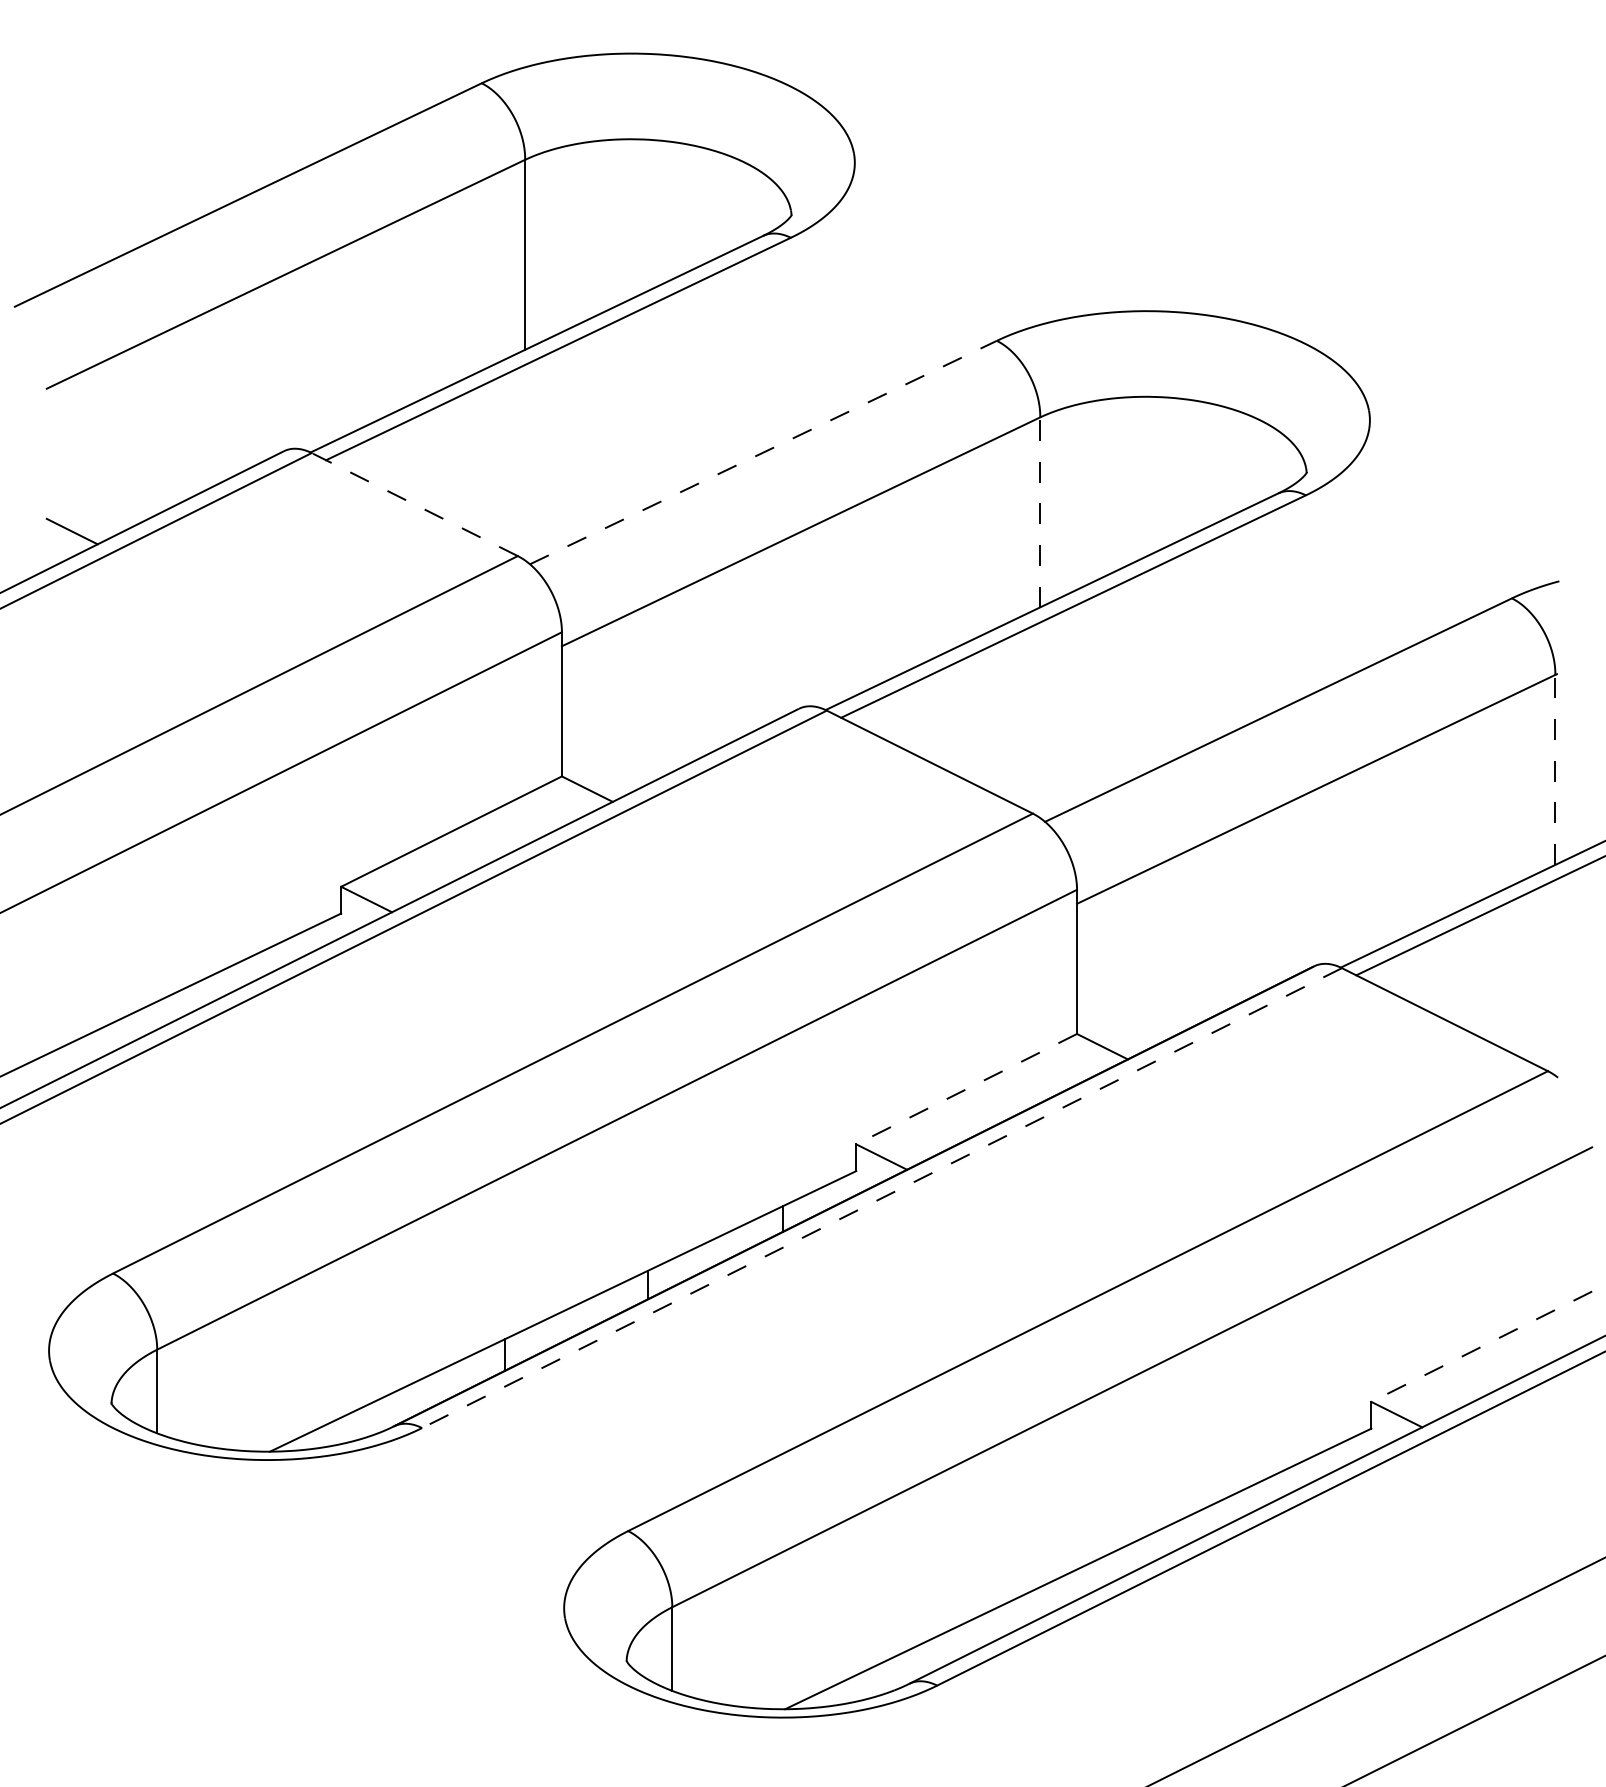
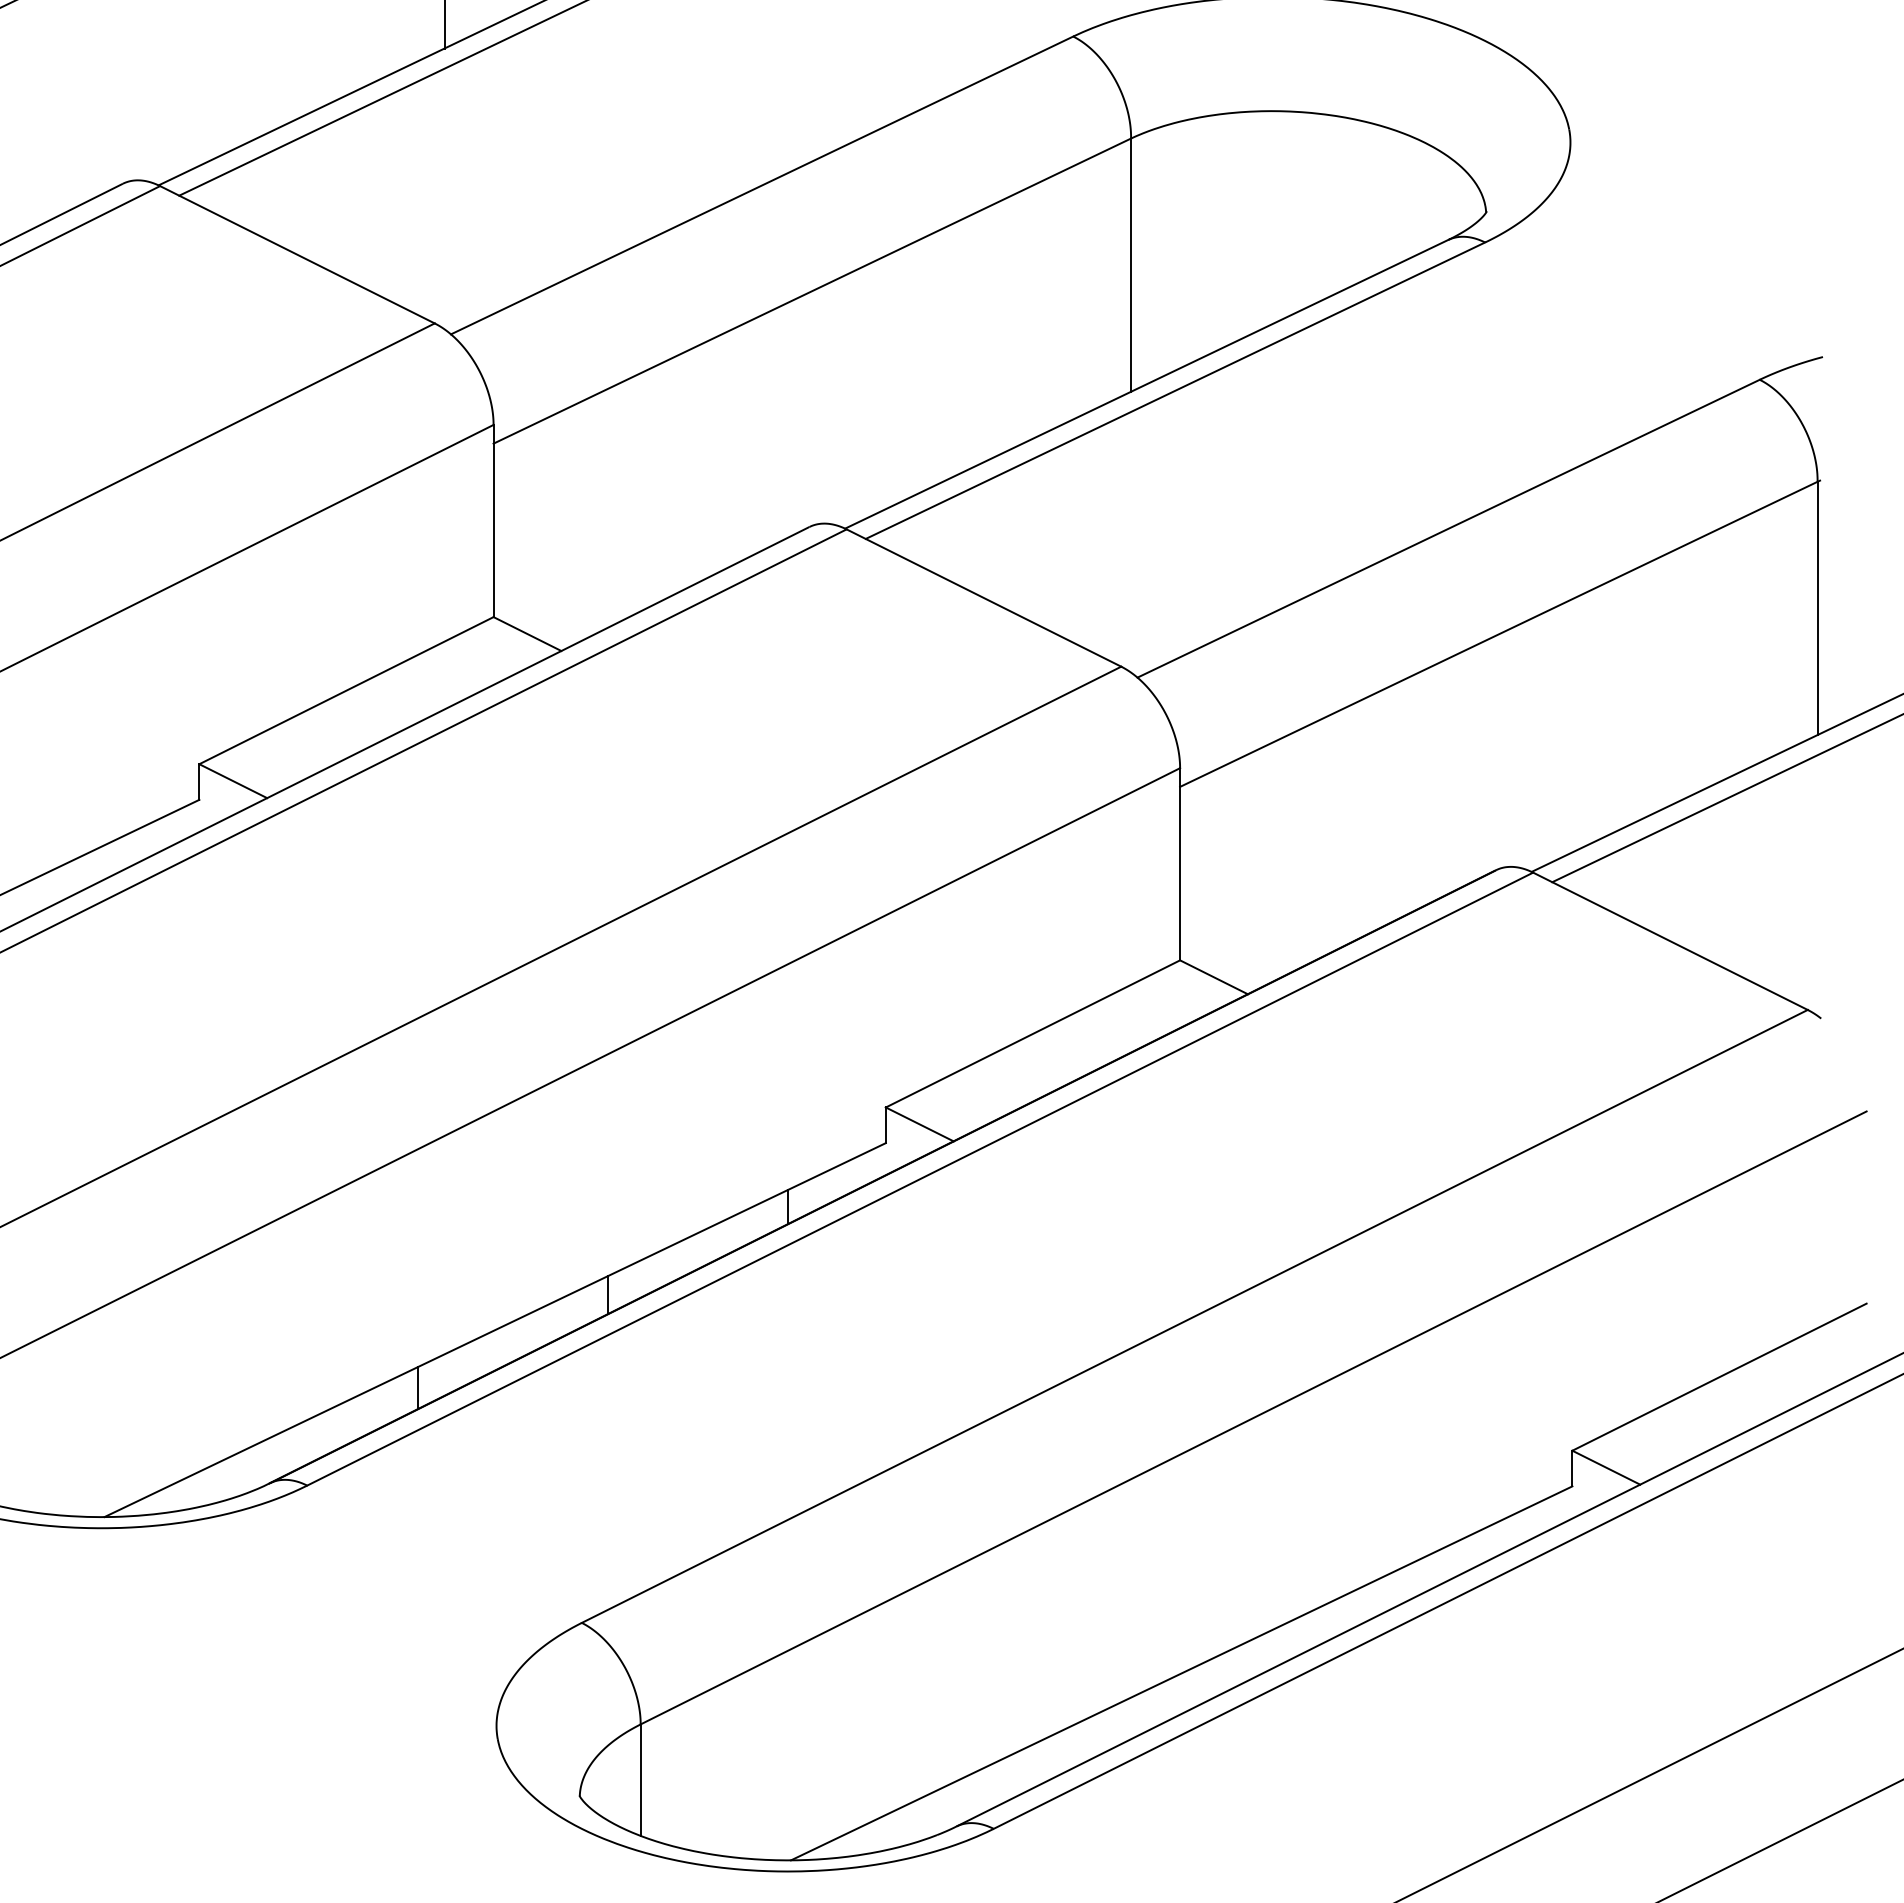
line: (763, 452) -> (762, 185), dashed -> solid
line: (414, 504) -> (297, 254), dashed -> solid
line: (1040, 511) -> (1131, 264), dashed -> solid
line: (1555, 769) -> (1817, 607), dashed -> solid
line: (966, 1089) -> (1032, 1034), dashed -> solid
line: (881, 1198) -> (919, 1179), dashed -> solid
line: (1481, 1346) -> (1719, 1376), dashed -> solid

